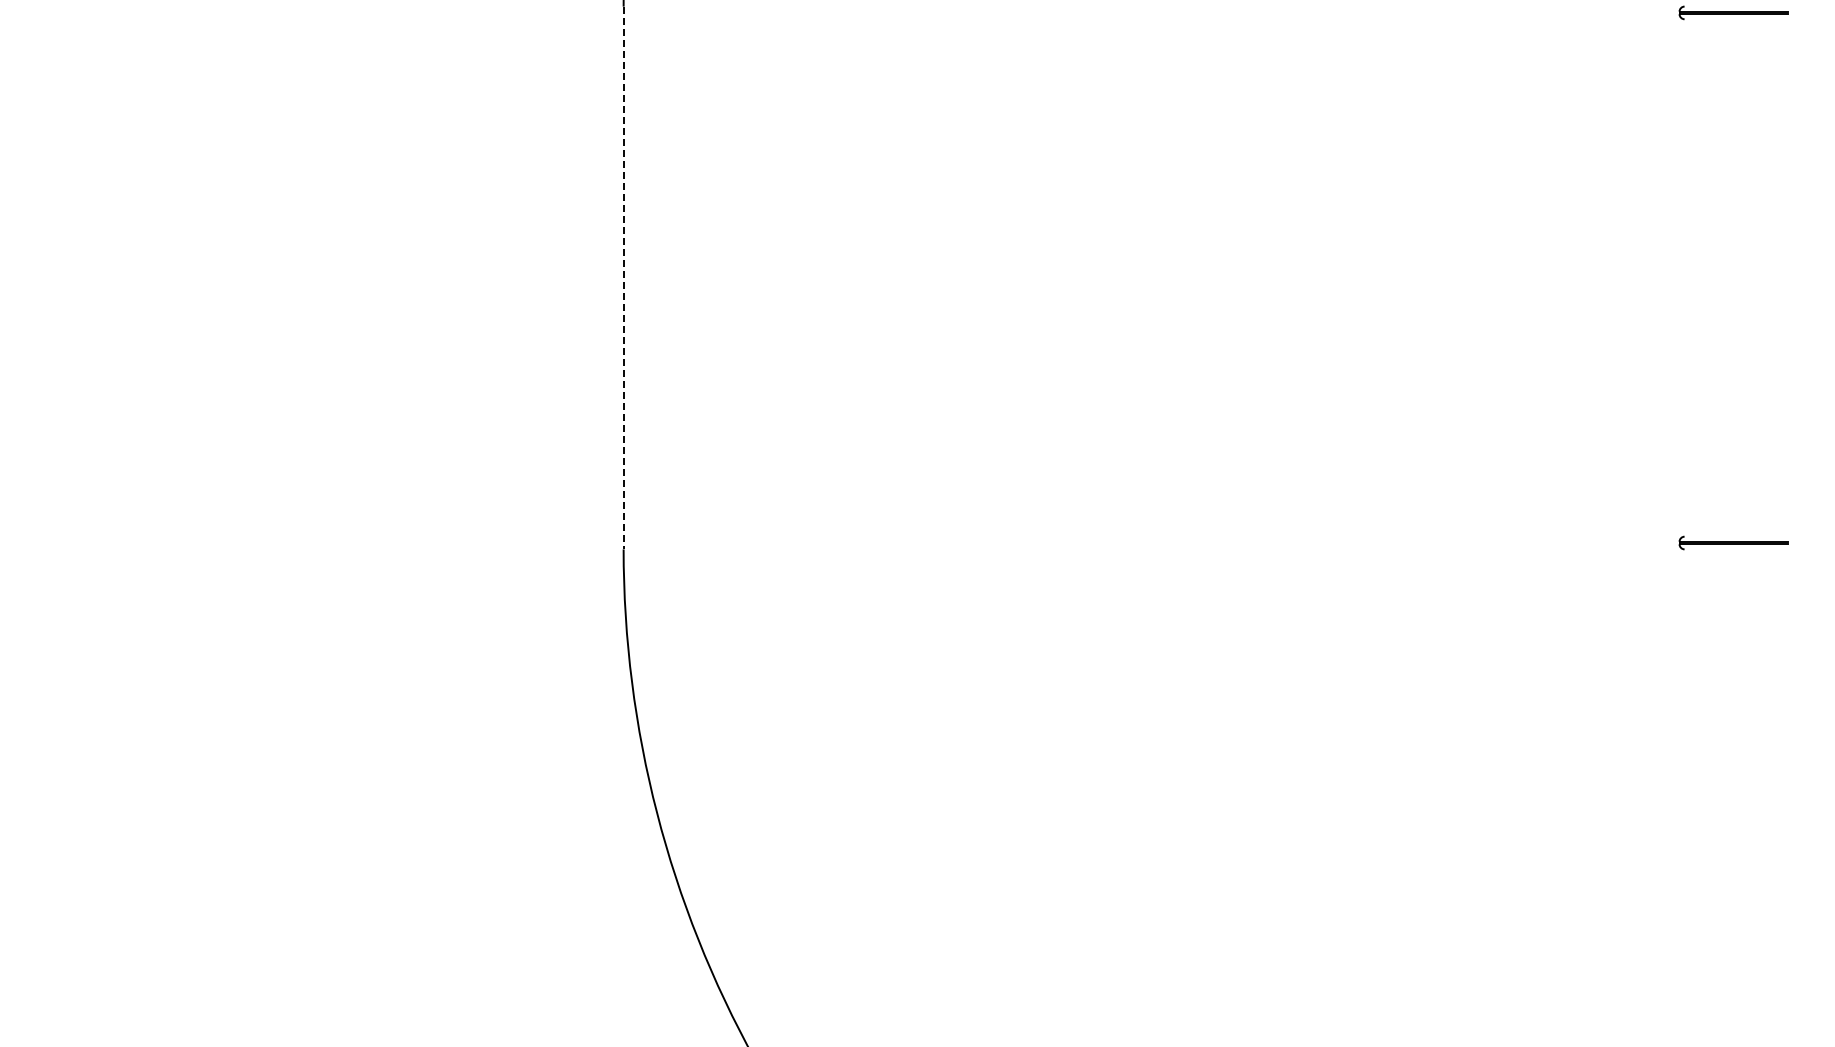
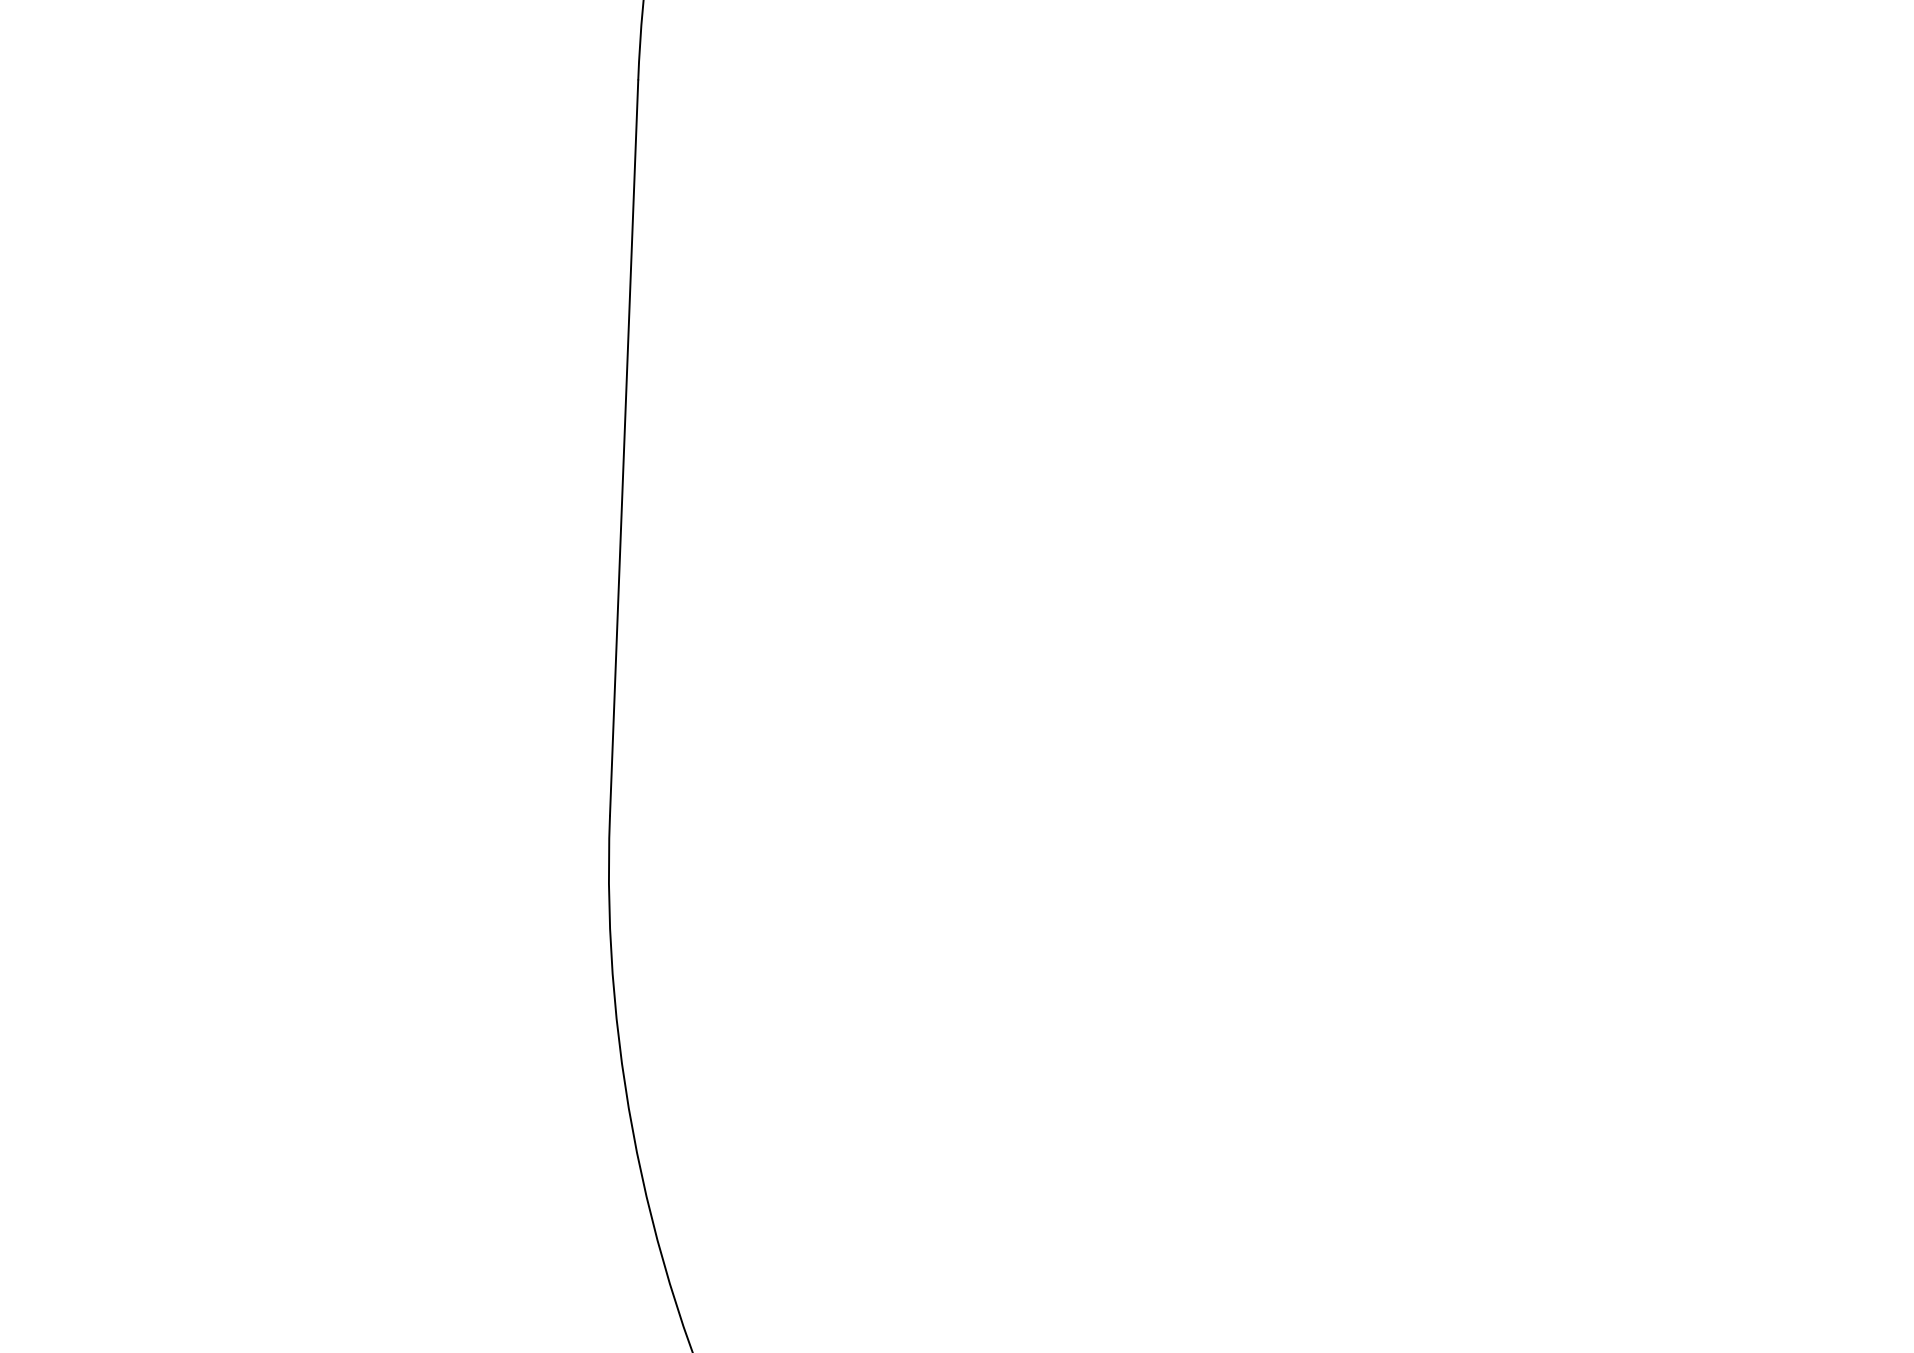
line: (623, 278) -> (623, 448), dashed -> solid

